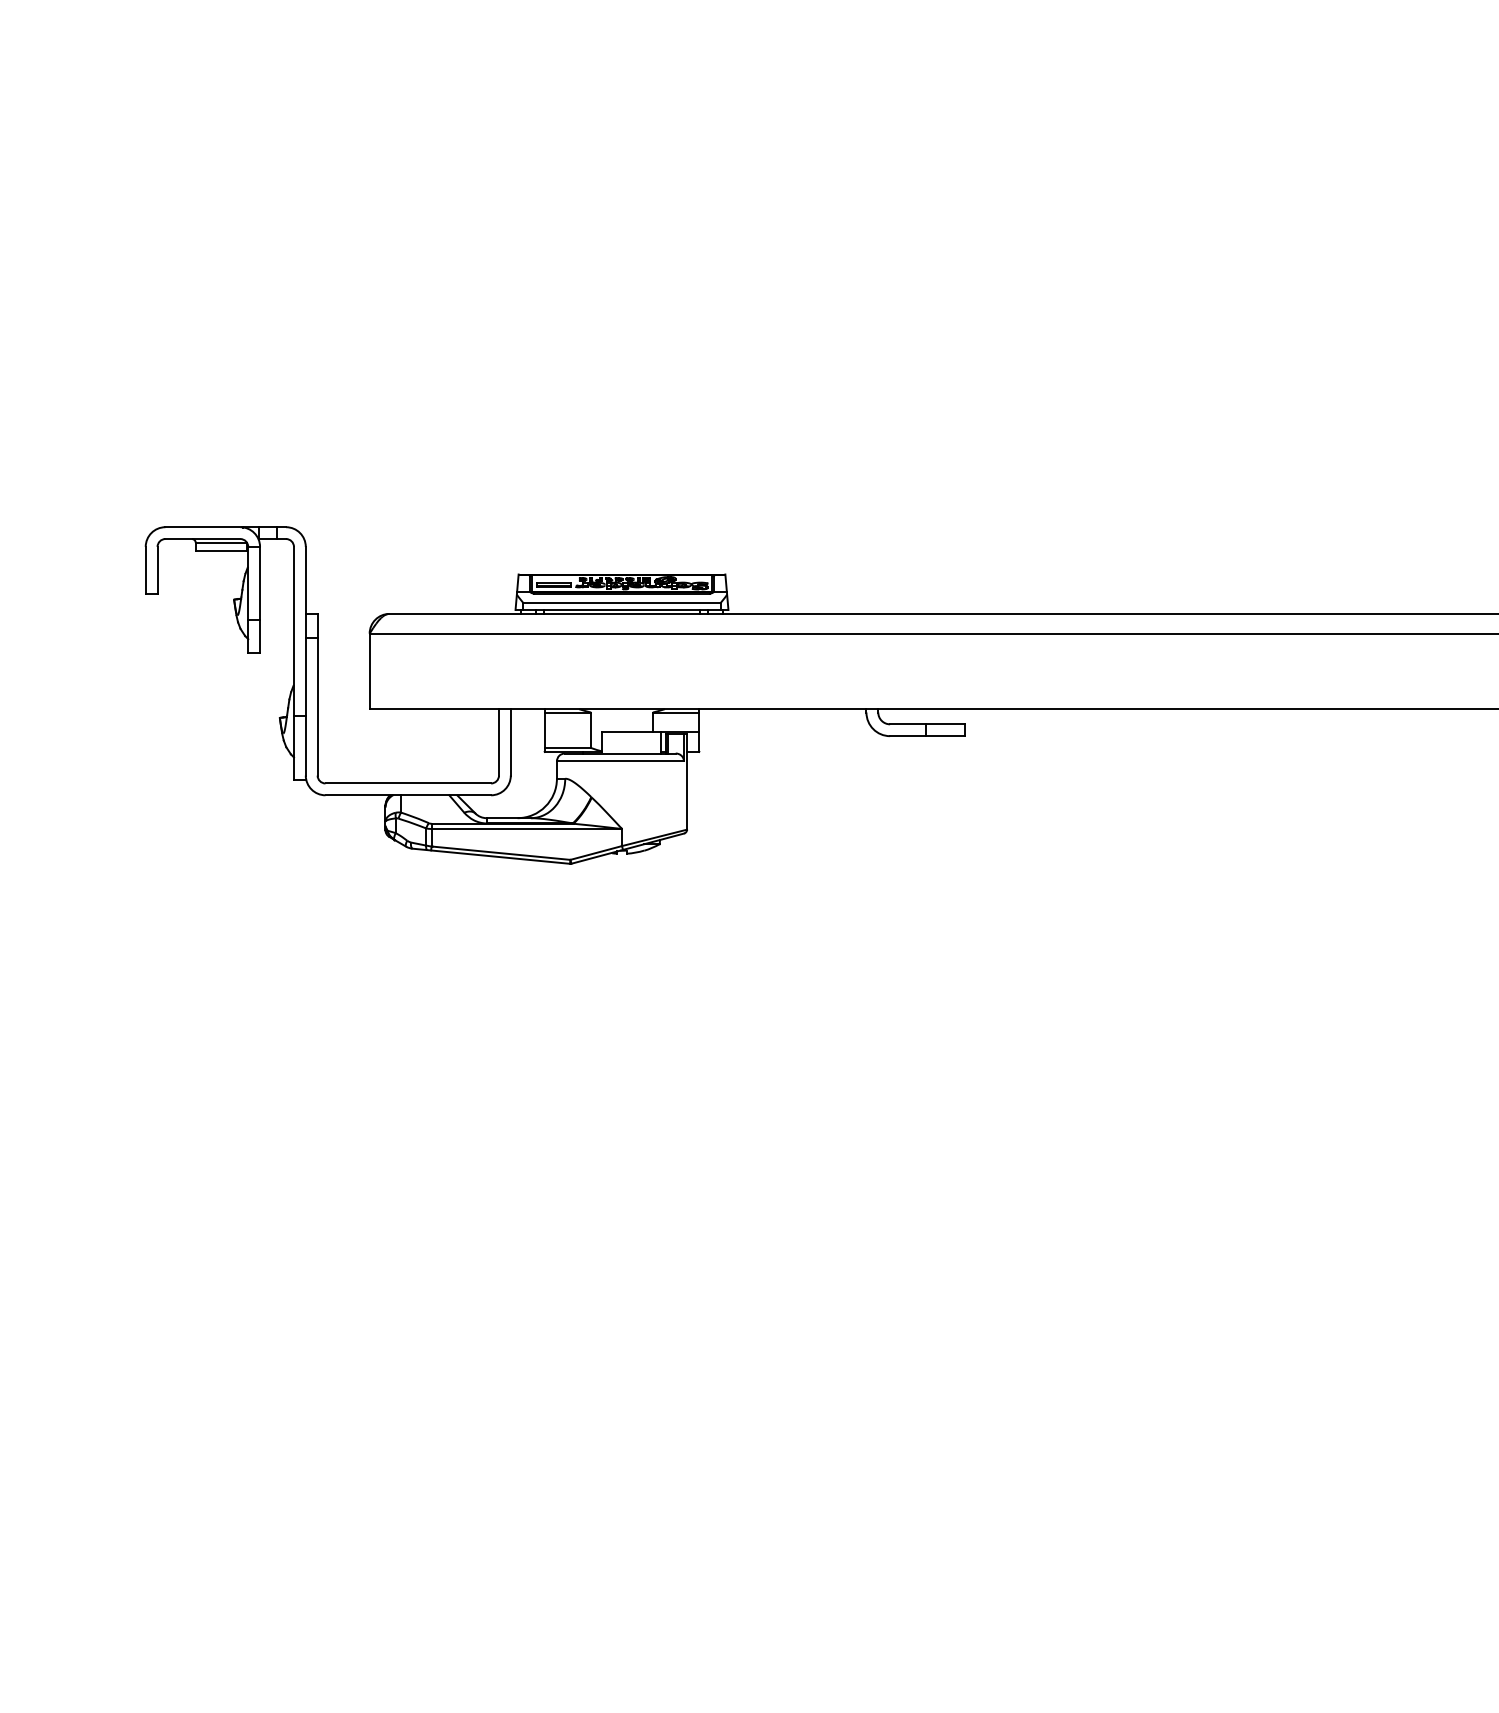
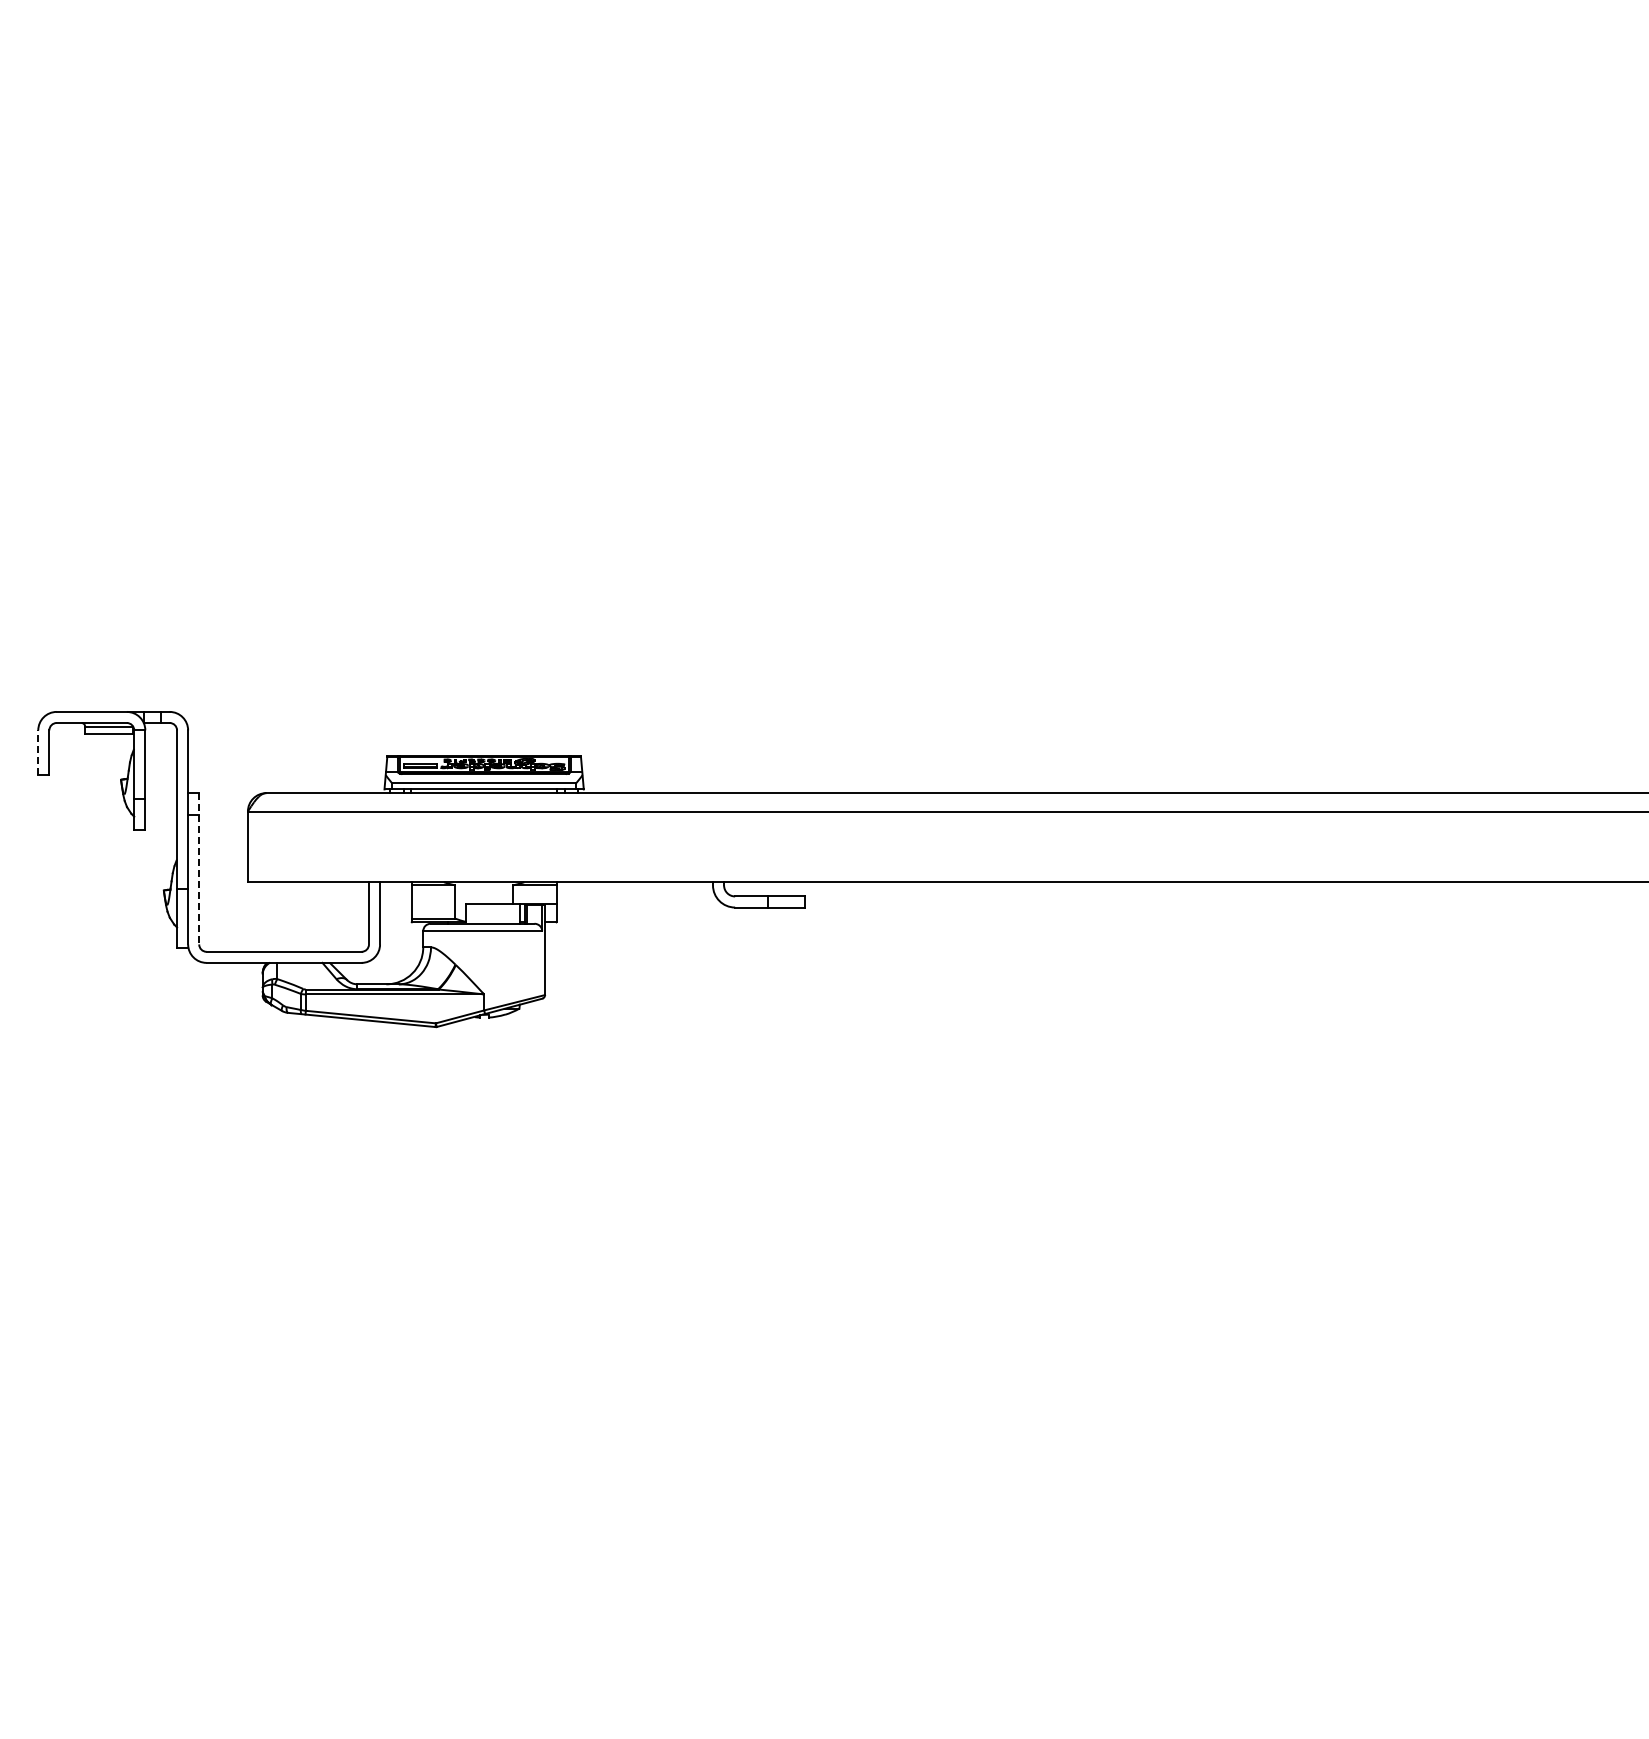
line: (145, 570) -> (38, 752), solid -> dashed
line: (317, 694) -> (199, 868), solid -> dashed

